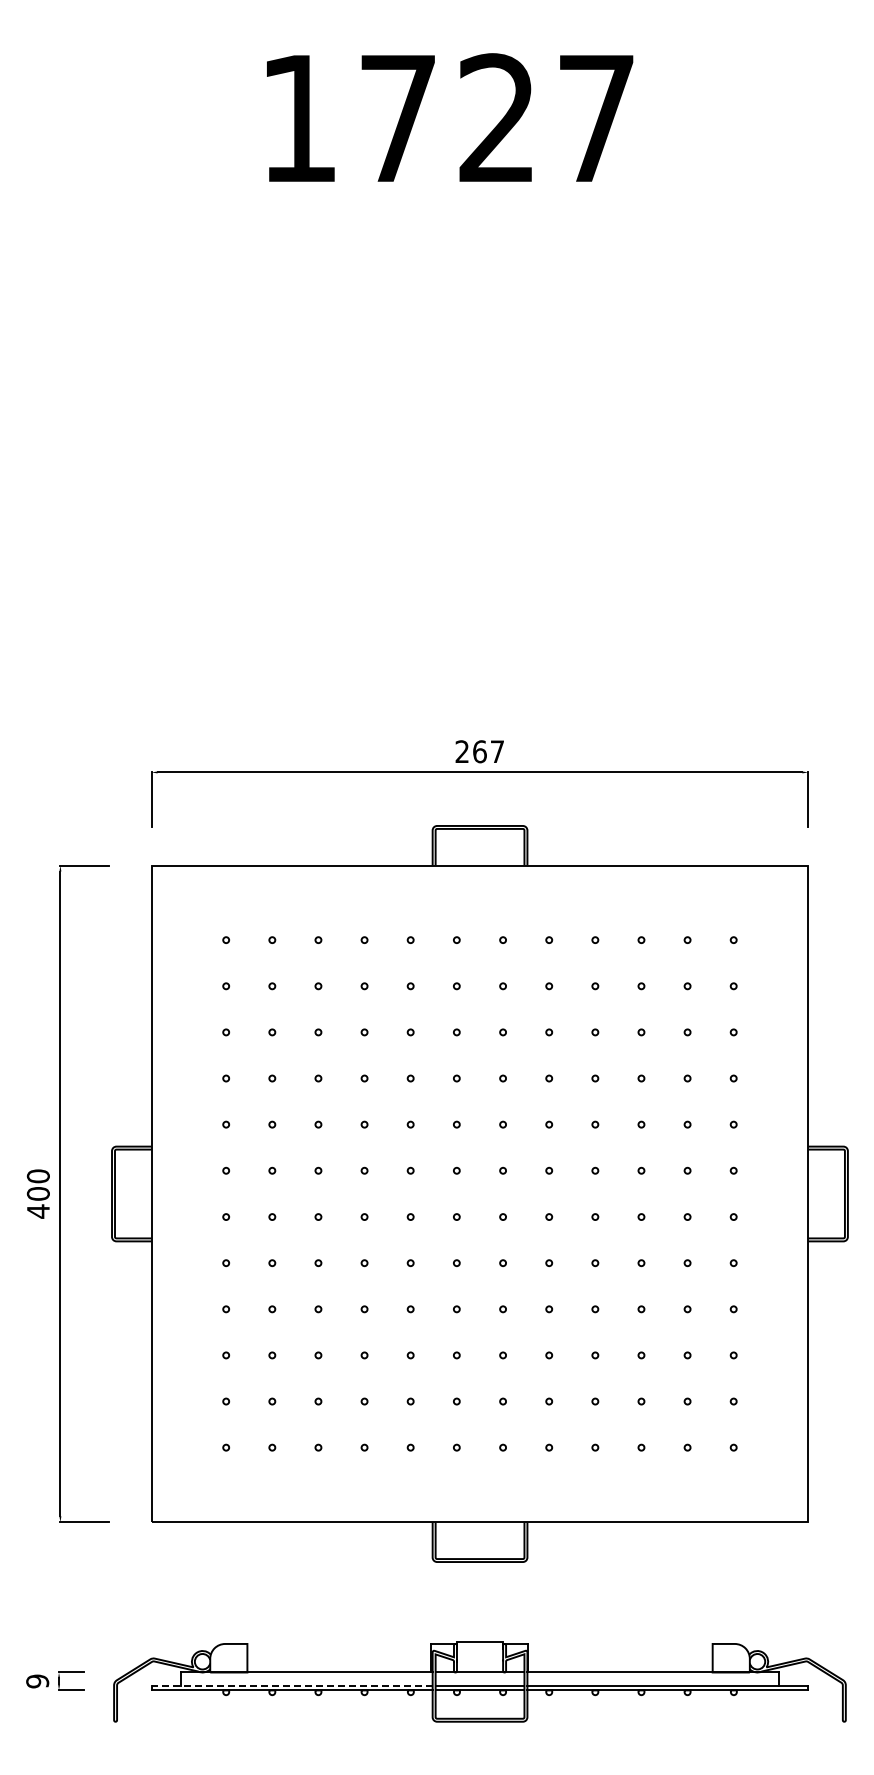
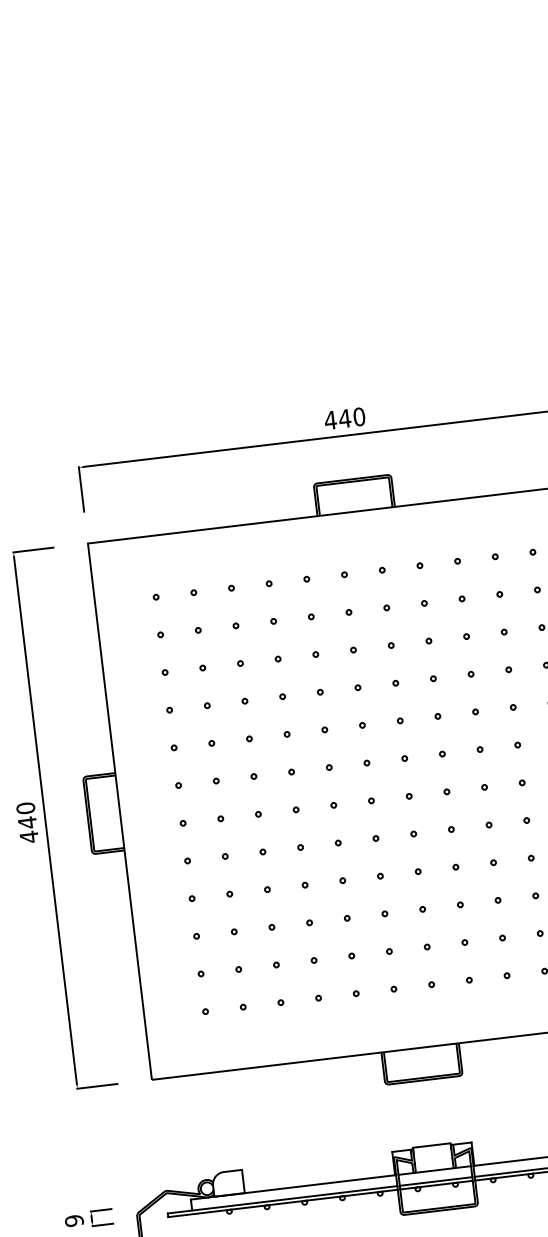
text: (479, 751) -> (344, 418), 267 -> 440
text: (37, 1193) -> (26, 822), 400 -> 440
line: (292, 1685) -> (282, 1199), dashed -> solid

